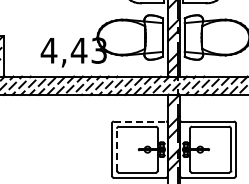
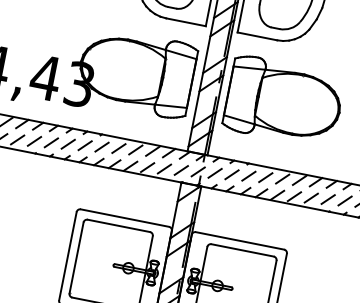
line: (140, 121) -> (125, 218), dashed -> solid
line: (116, 149) -> (75, 257), dashed -> solid

